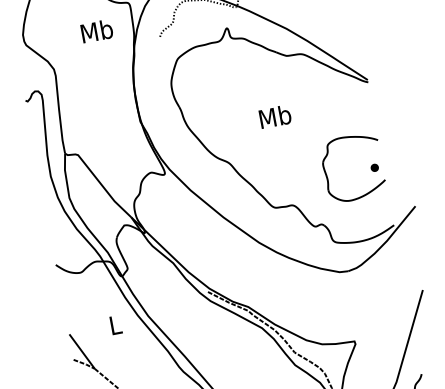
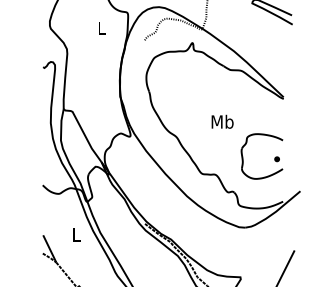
text: (96, 31) -> (101, 28), Mb -> L
text: (275, 116) -> (222, 121), moved

